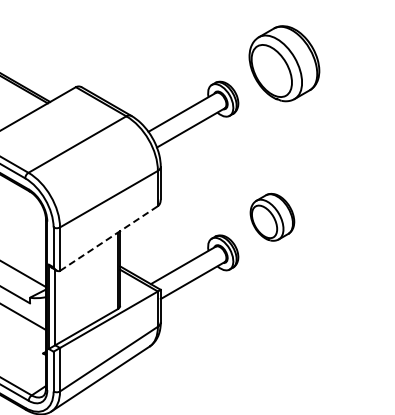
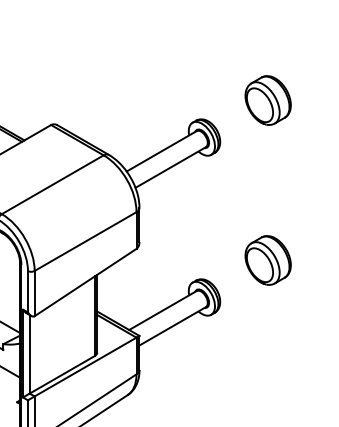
part: (284, 63) -> (268, 100), size x0.62
part: (272, 217) -> (268, 260), moved
line: (108, 238) -> (85, 282), dashed -> solid

